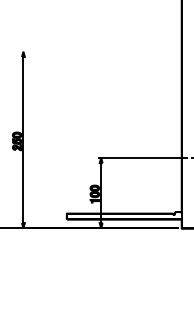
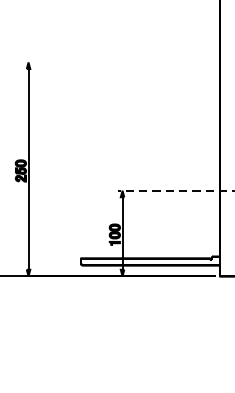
line: (142, 157) -> (172, 190), solid -> dashed

